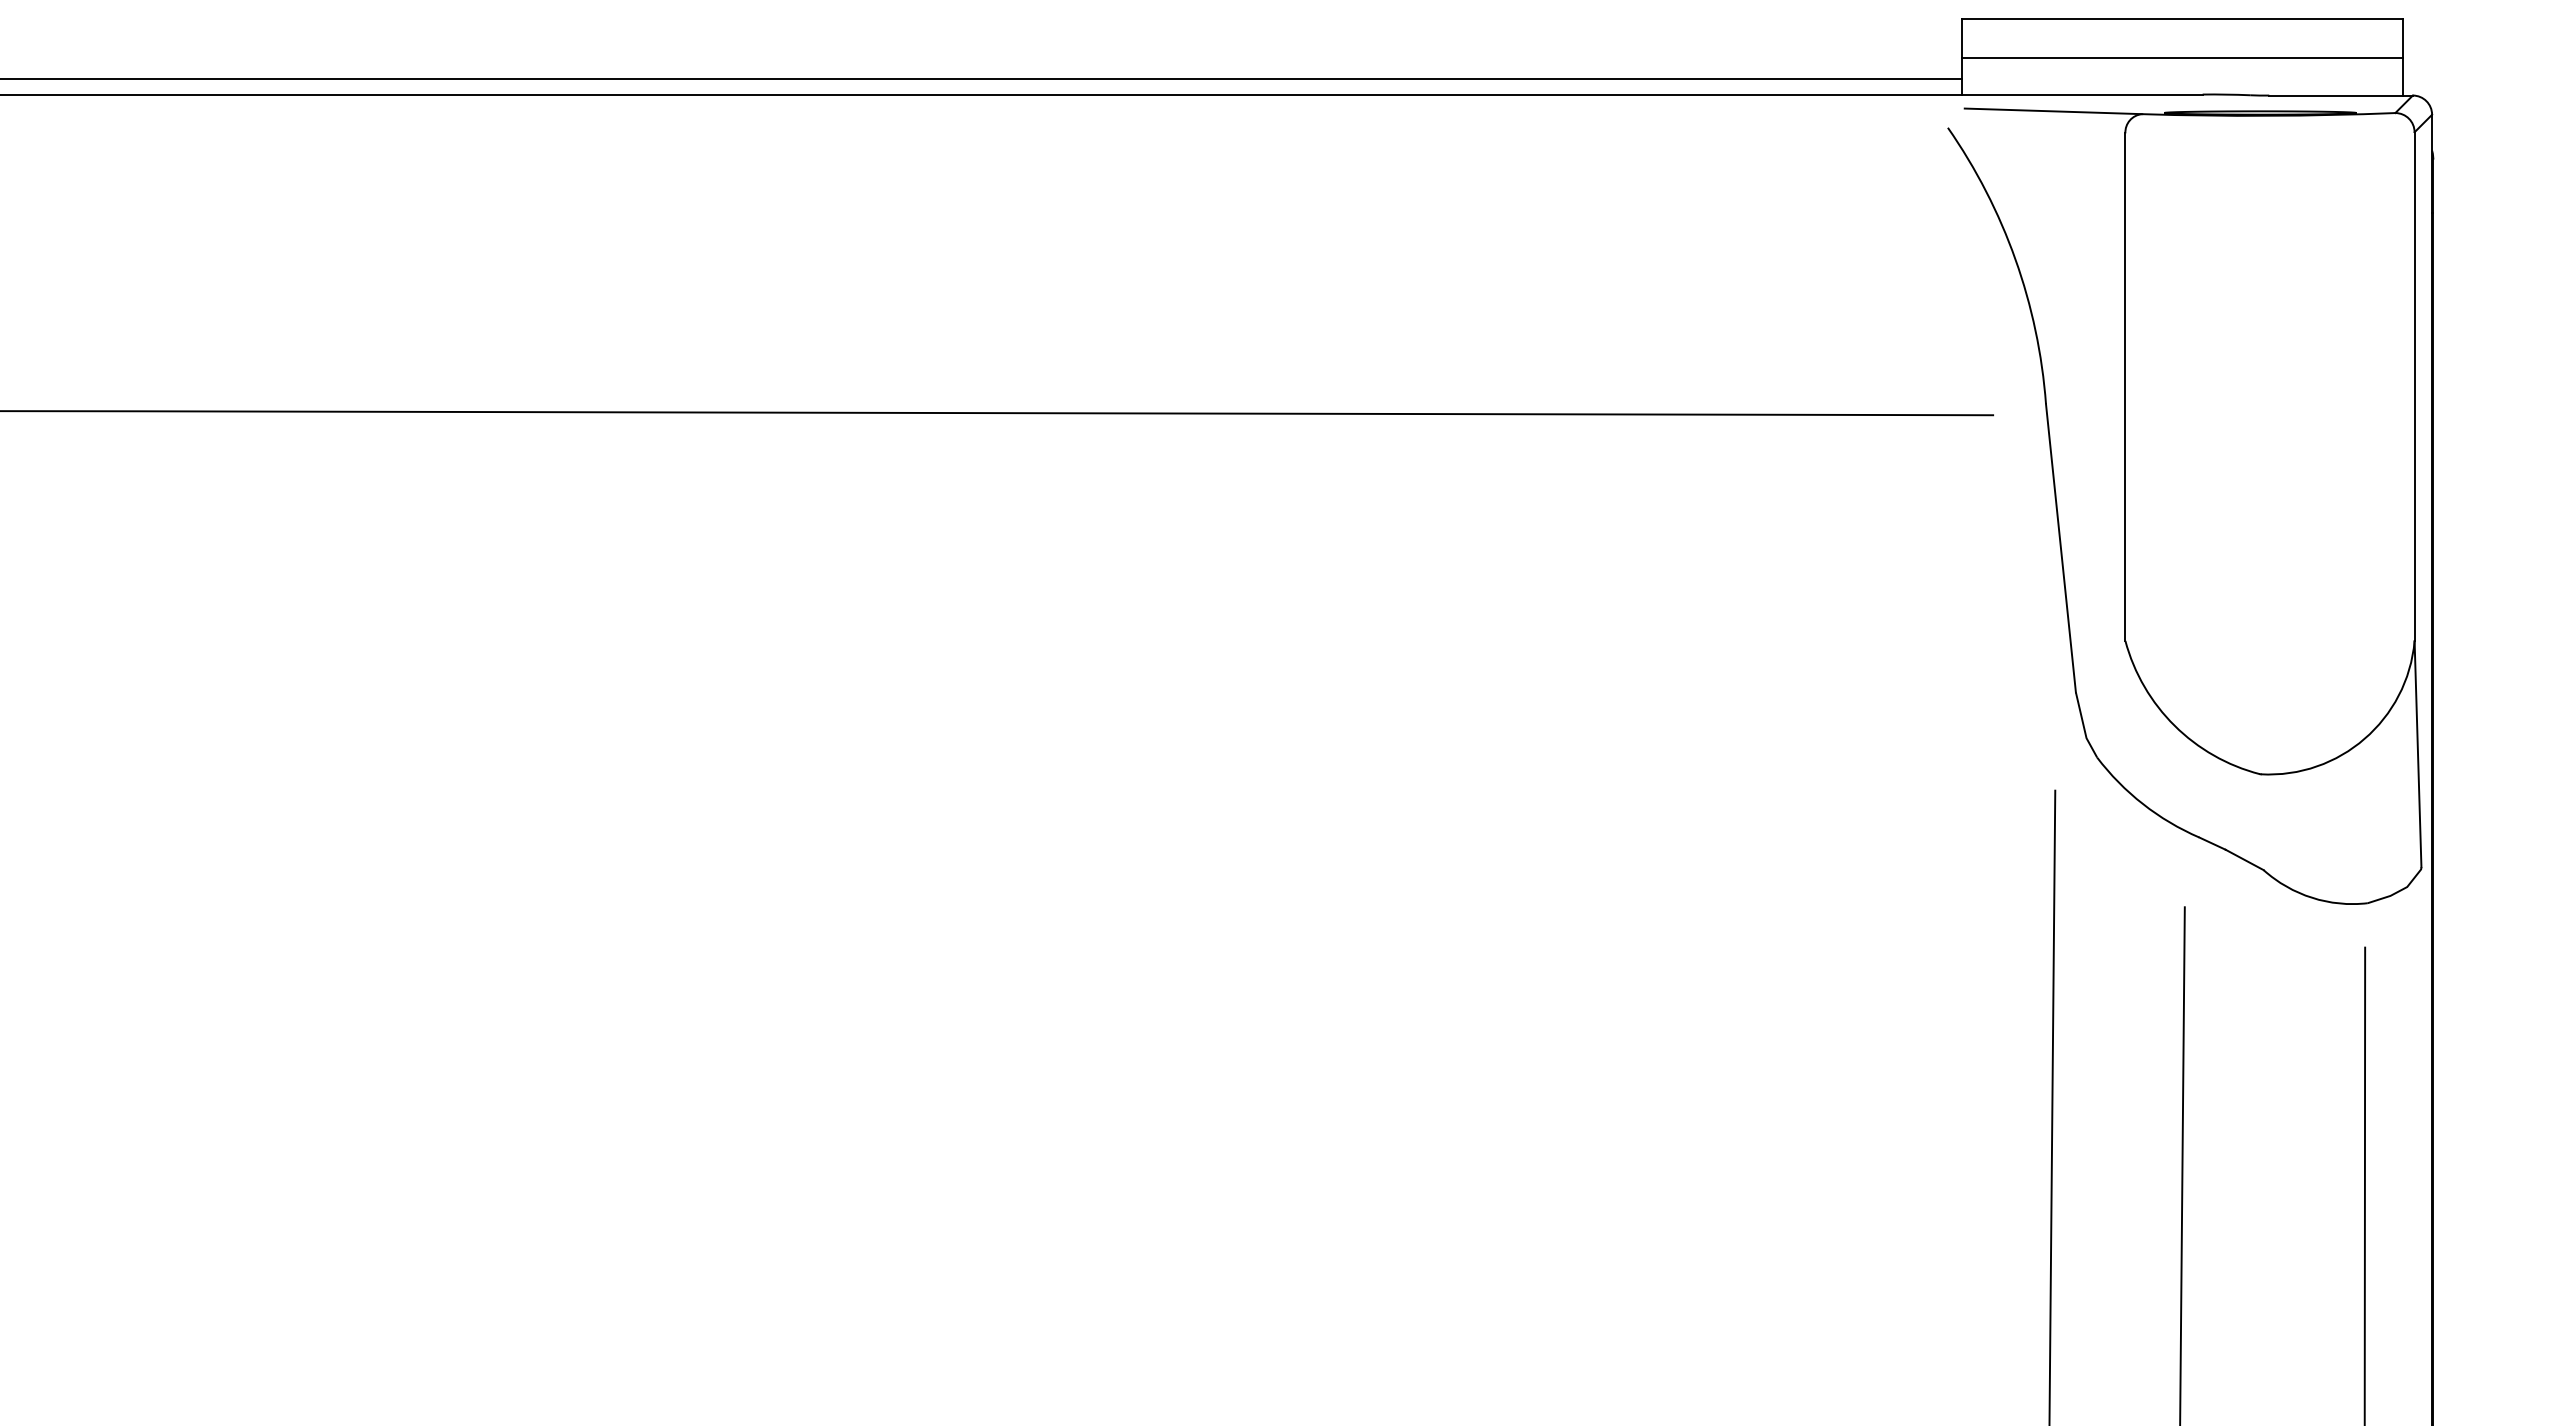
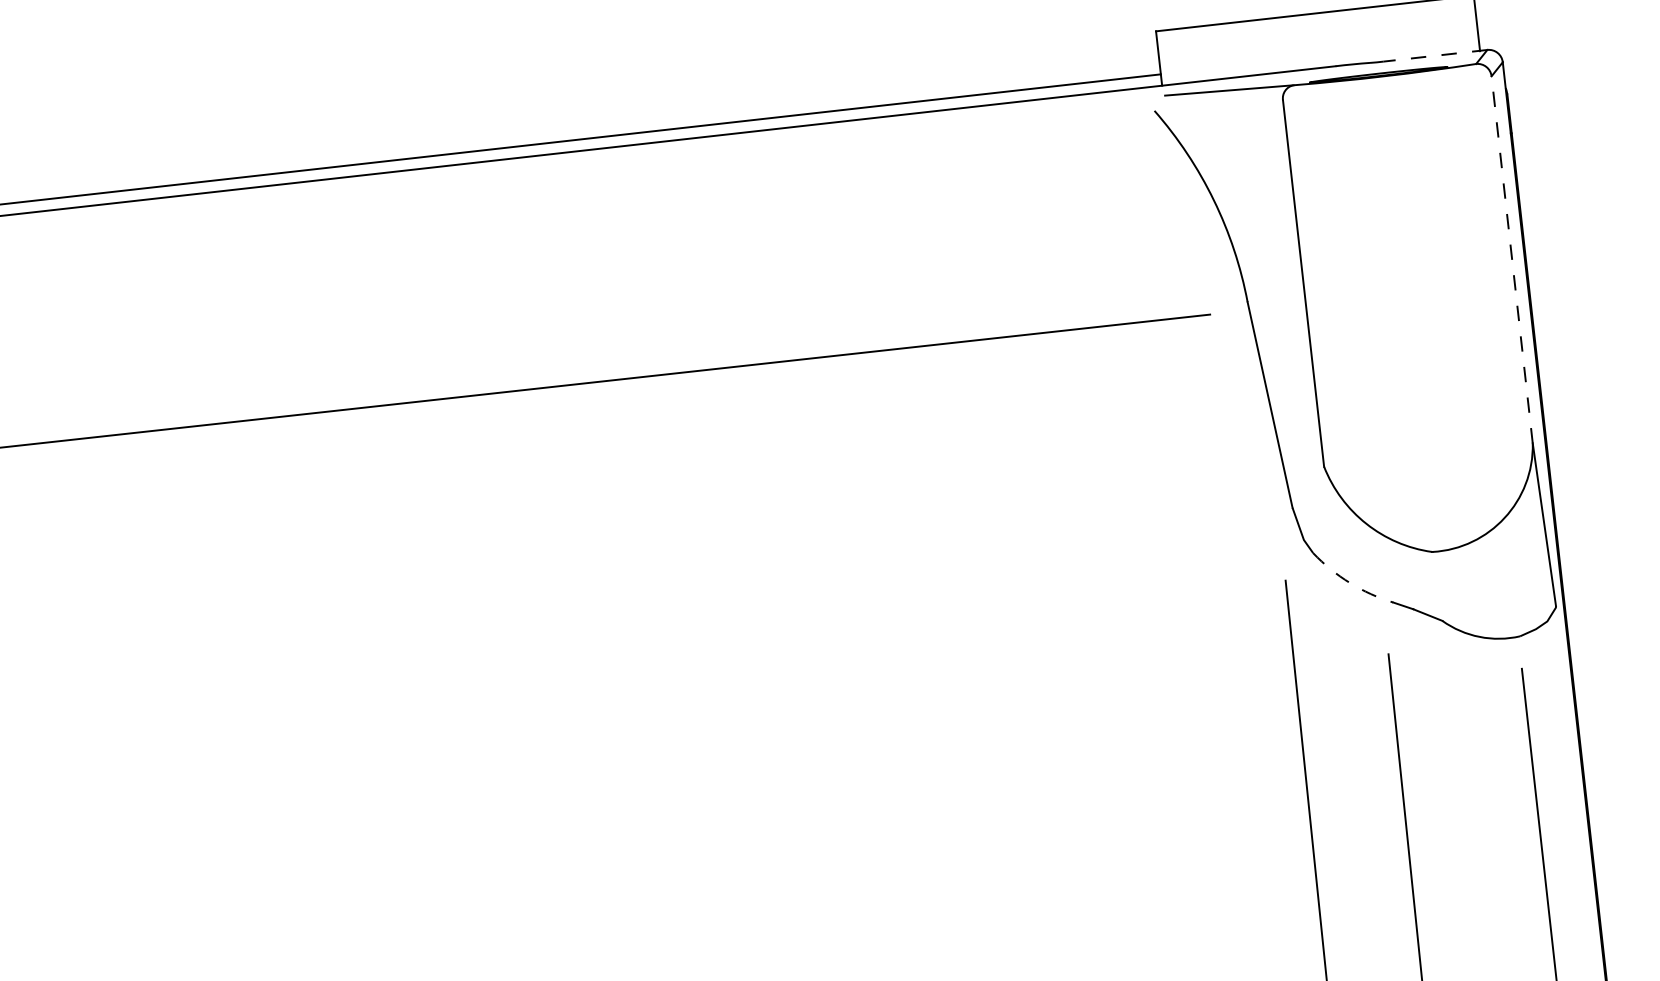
line: (2182, 57) -> (1318, 41), removed
line: (2341, 95) -> (1435, 55), solid -> dashed
line: (2414, 386) -> (1512, 259), solid -> dashed
arc: (2143, 804) -> (1350, 583), solid -> dashed

